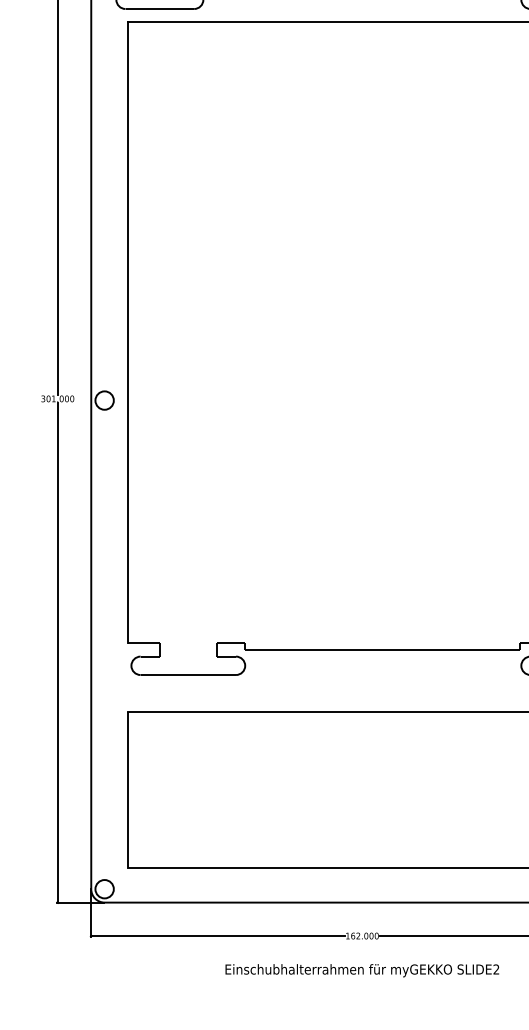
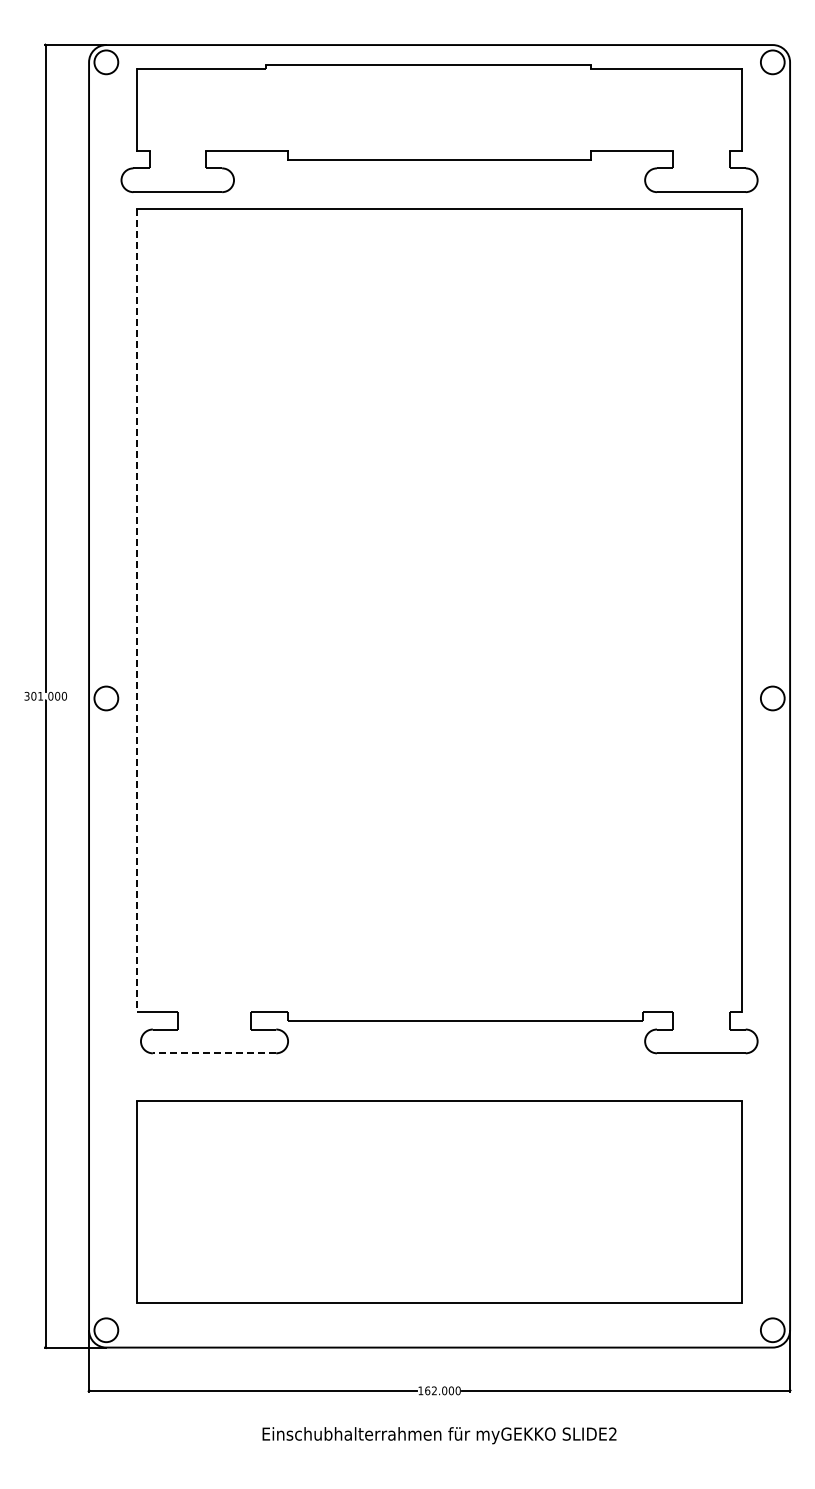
line: (127, 333) -> (136, 611), solid -> dashed
line: (188, 675) -> (214, 1053), solid -> dashed

